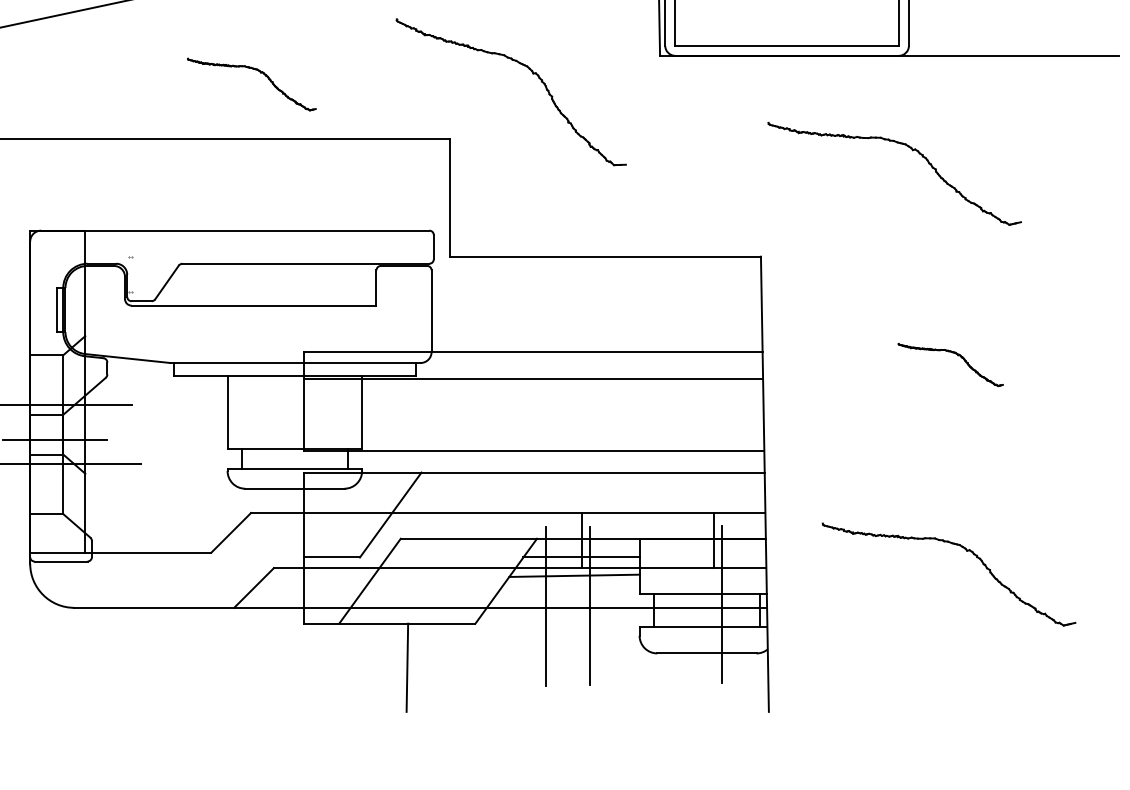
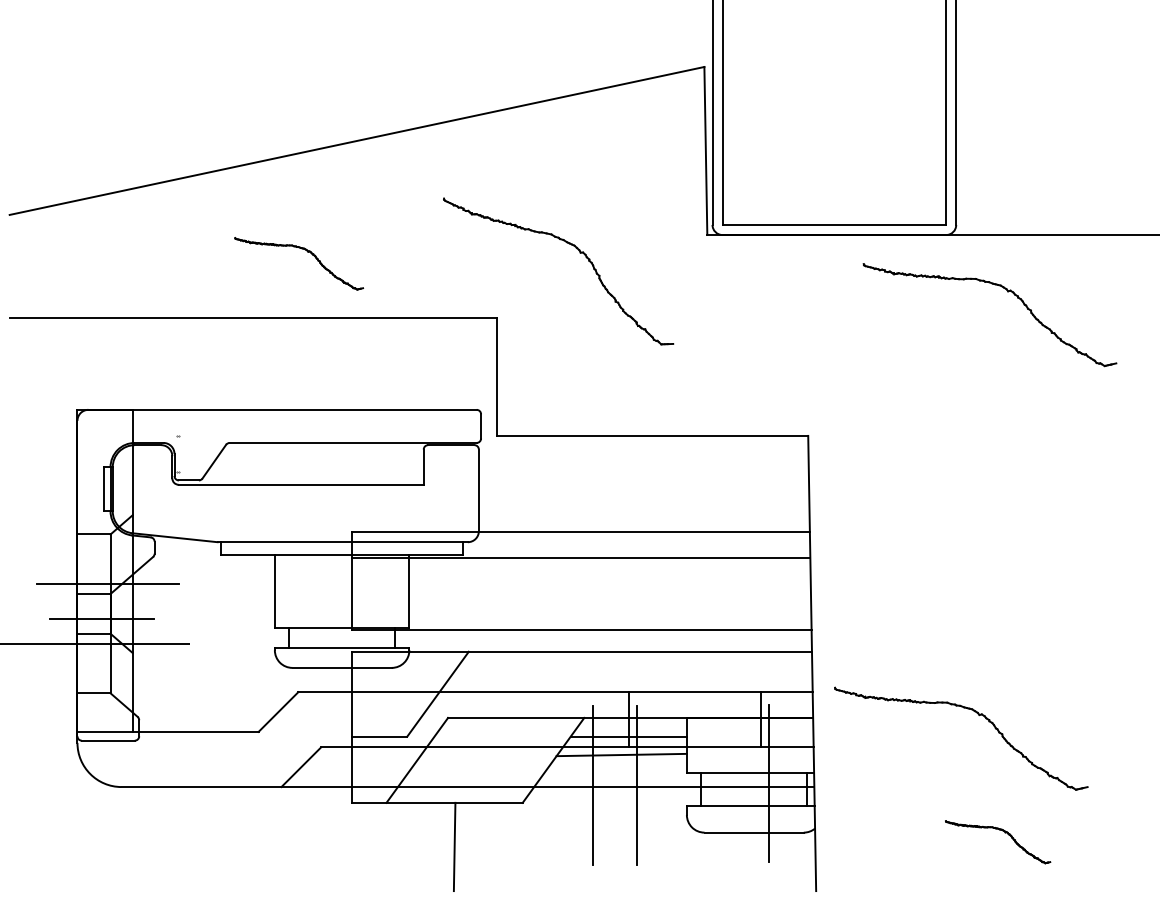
part: (912, 151) -> (1007, 292), moved
part: (958, 356) -> (1005, 833), moved
part: (966, 551) -> (978, 715), moved

